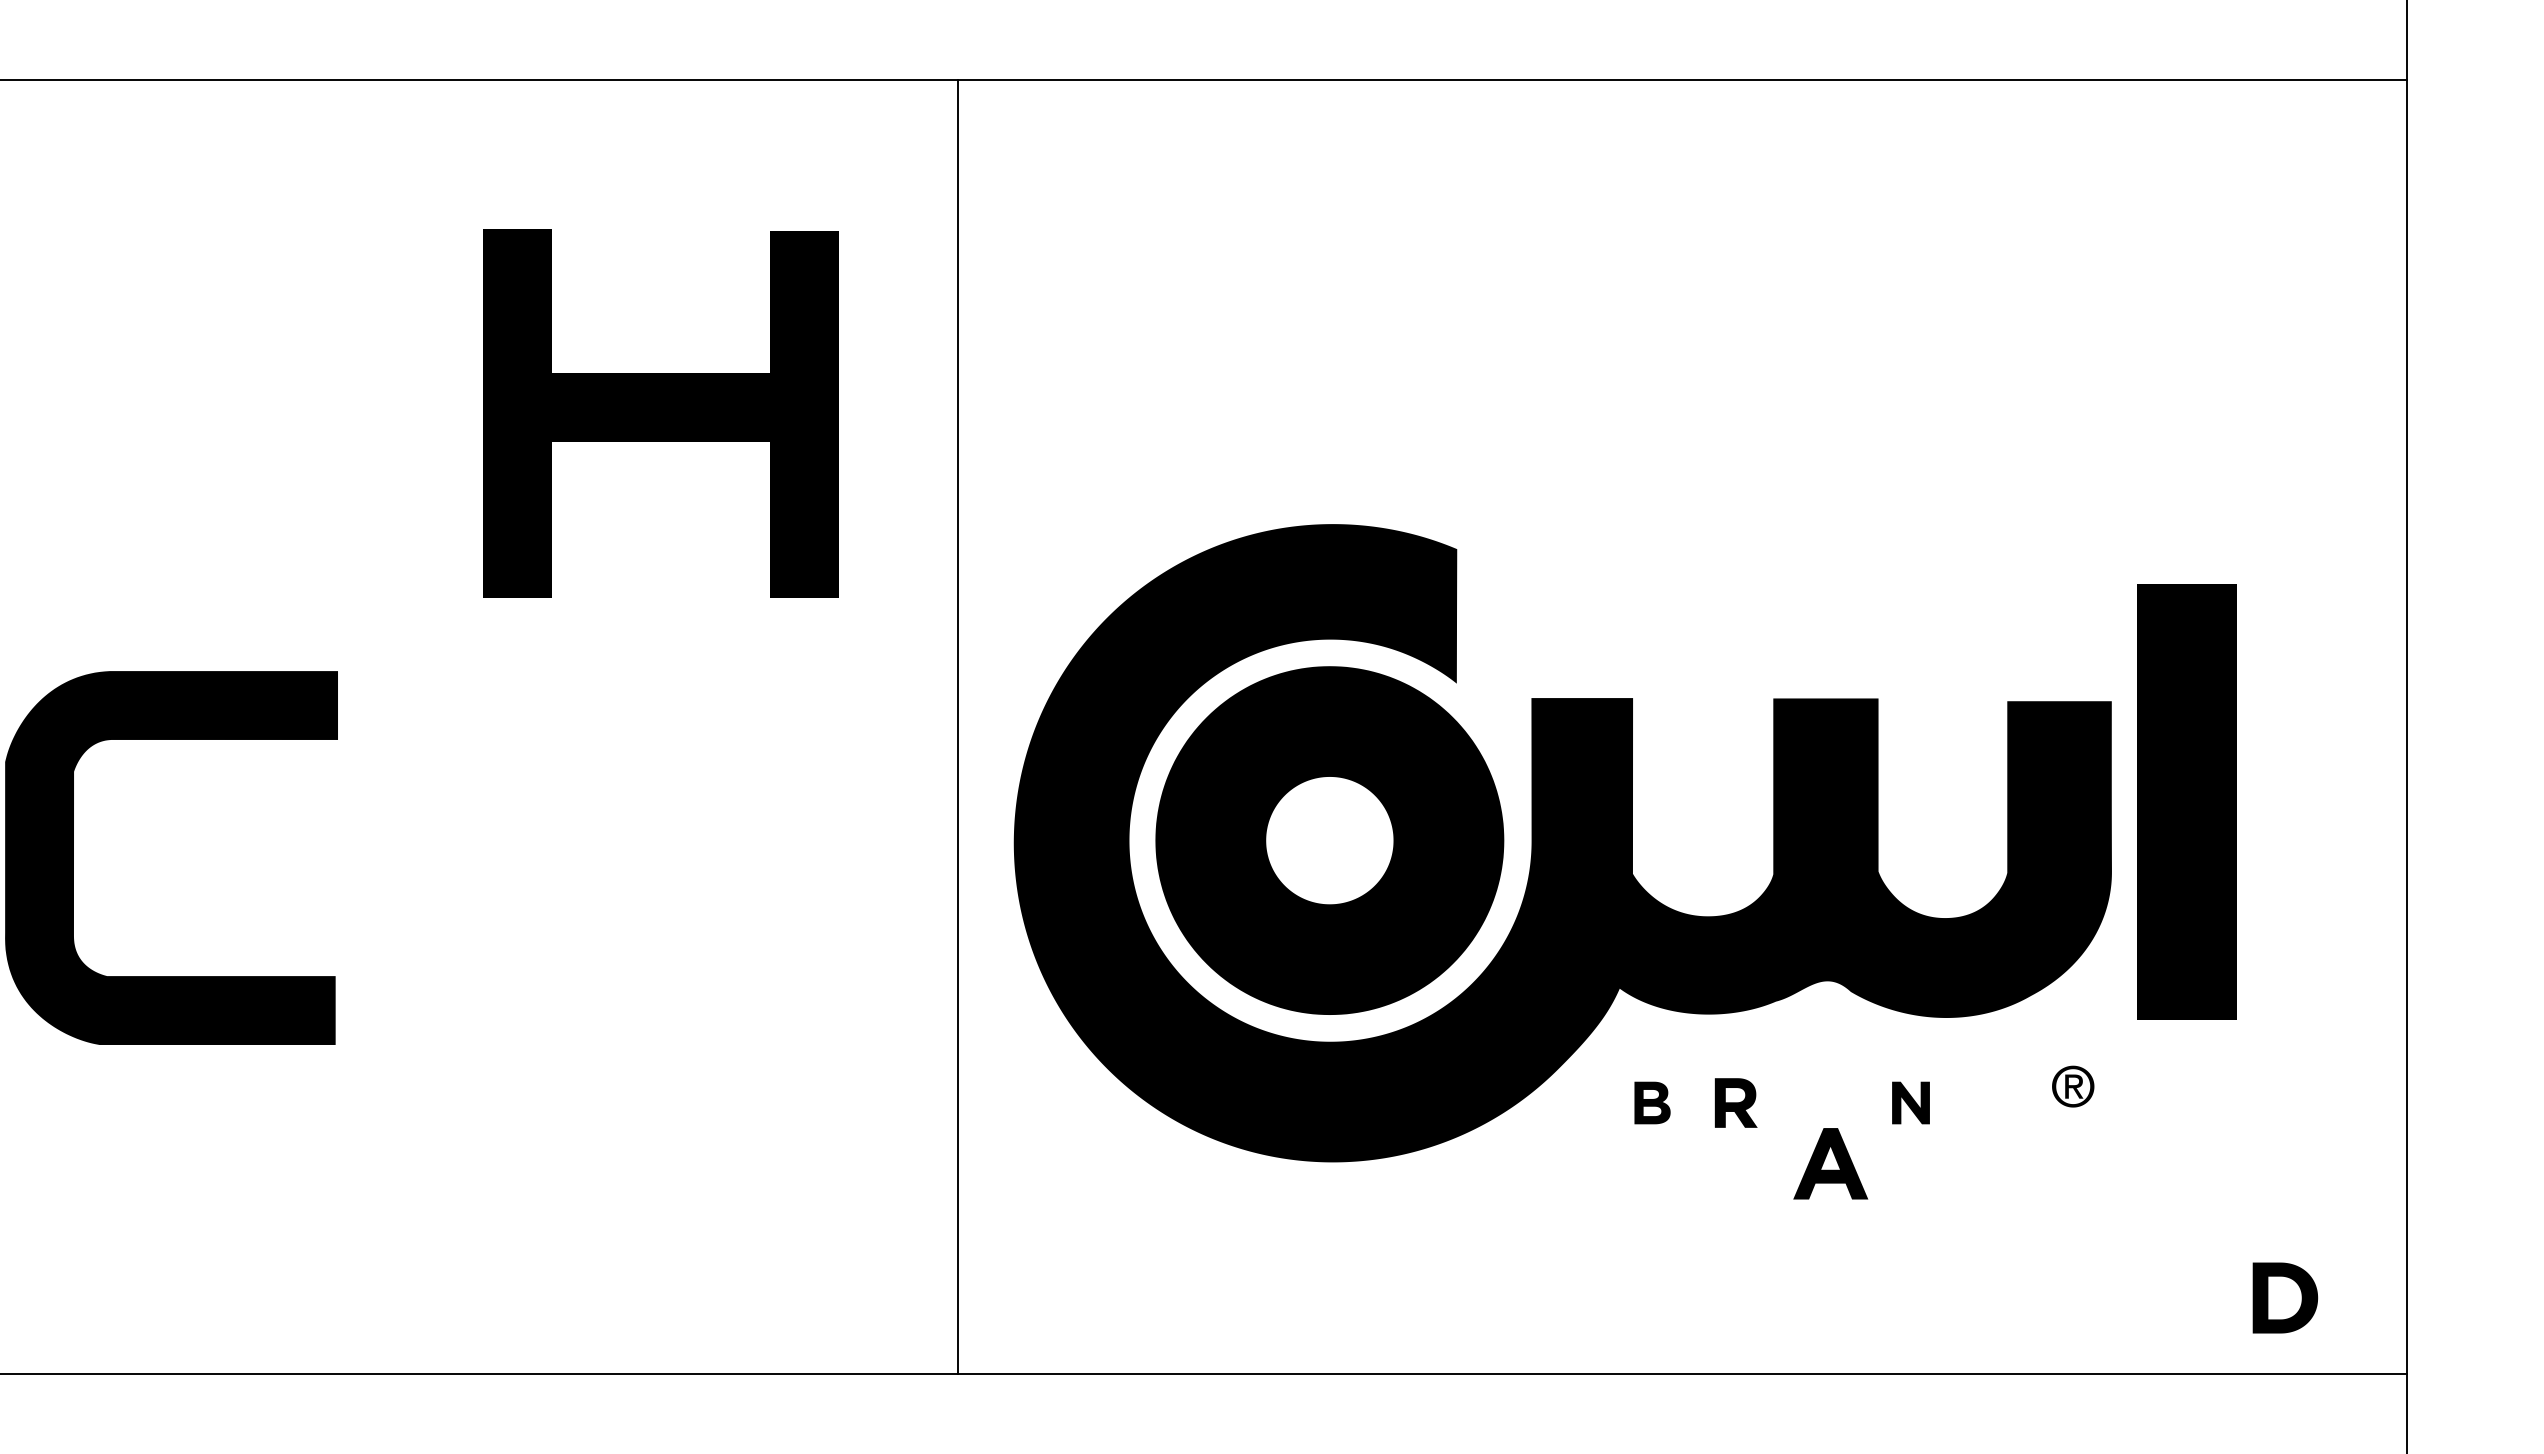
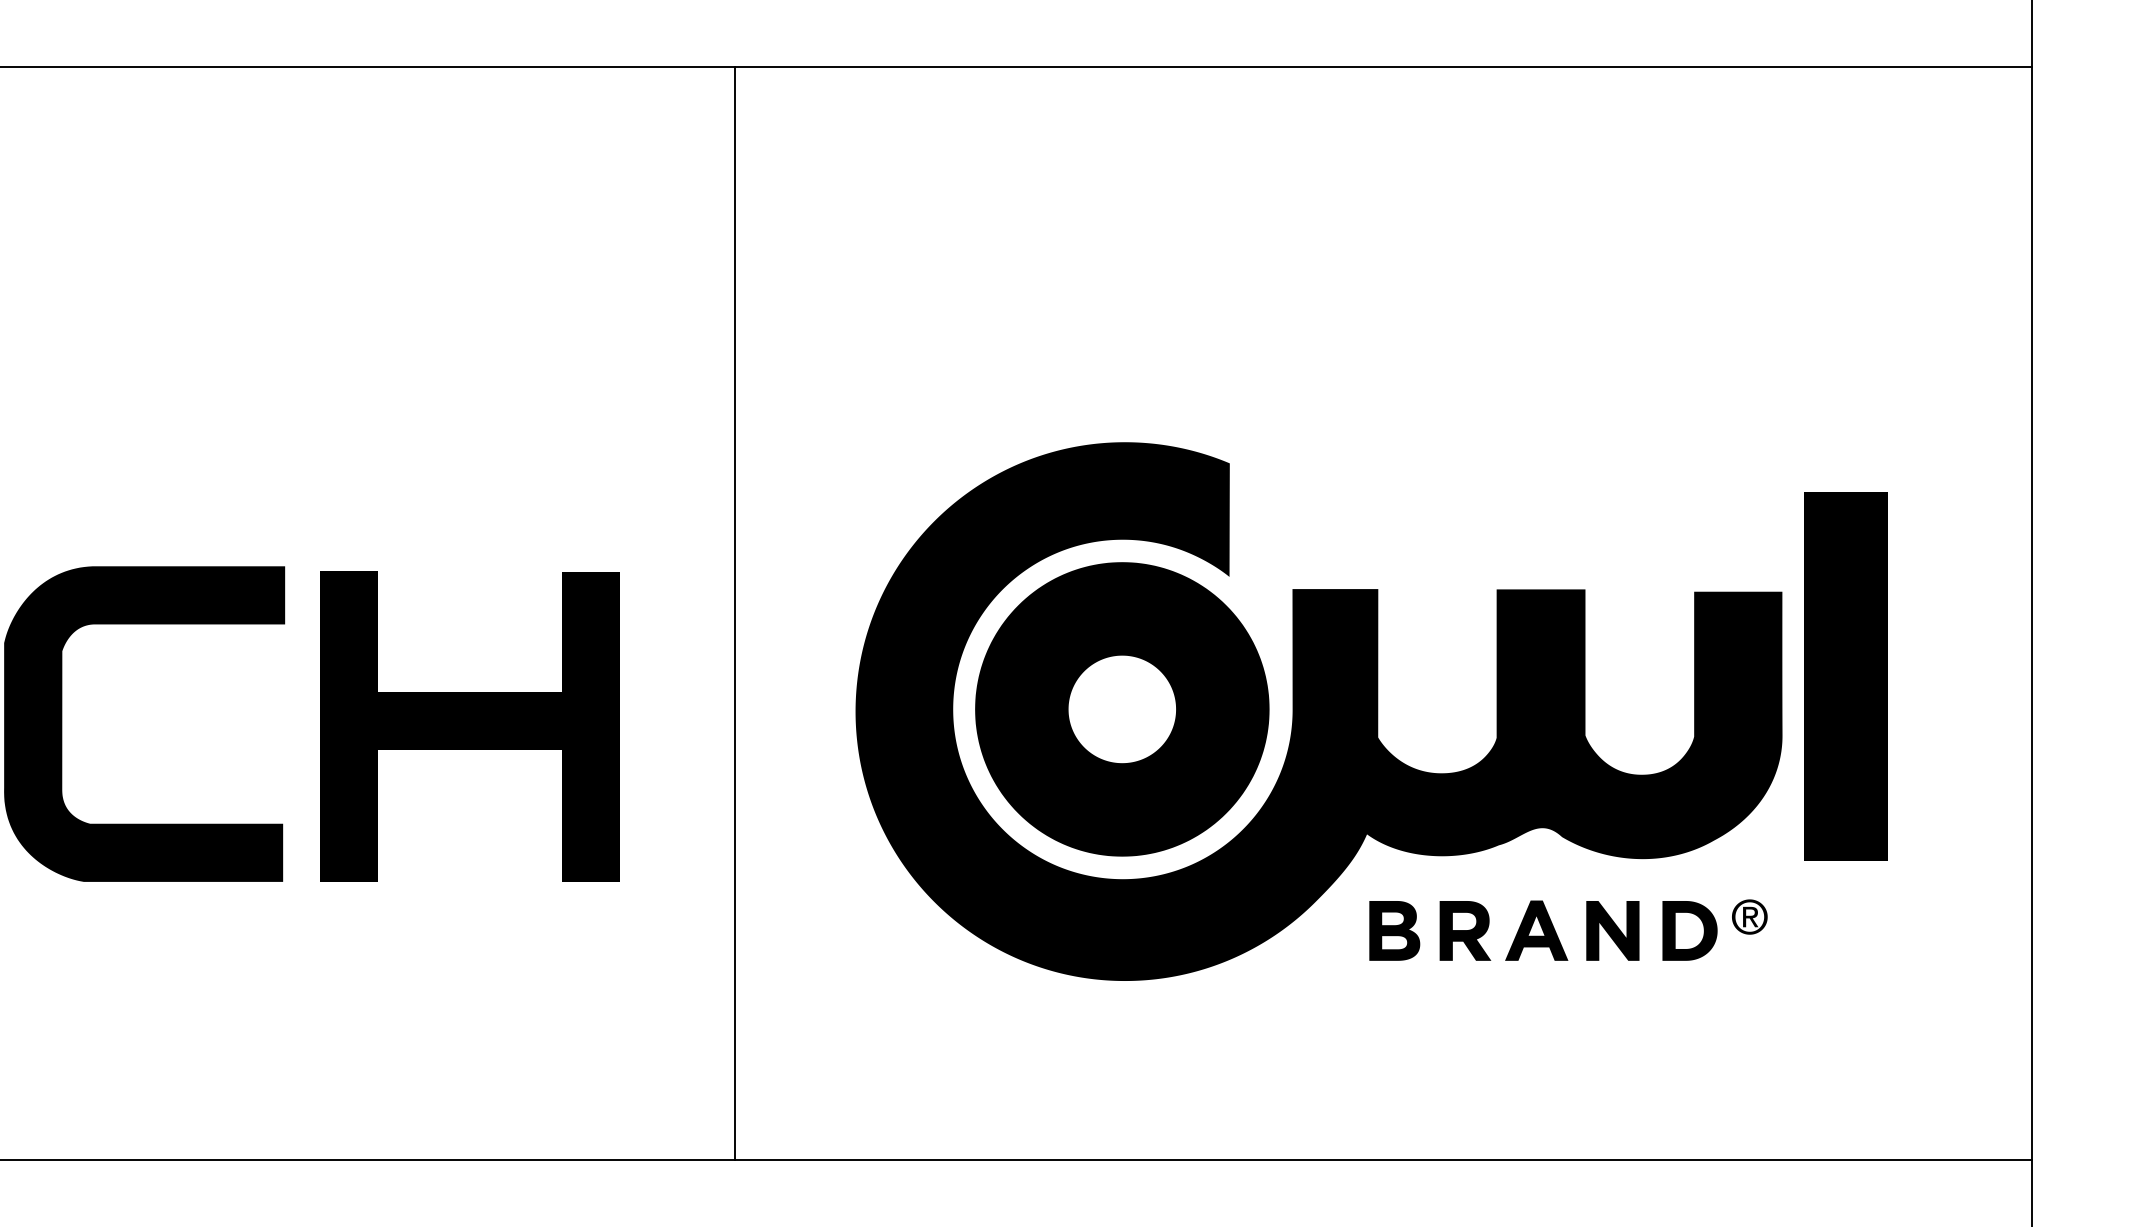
part: (660, 413) -> (469, 726), moved
line: (957, 726) -> (734, 613), moved
part: (1652, 1102) -> (1394, 930), size x1.67
part: (1735, 1102) -> (1464, 930), size x1.43
part: (1910, 1102) -> (1612, 930), size x1.67
part: (1830, 1163) -> (1536, 930), moved
part: (2285, 1297) -> (1690, 930), moved

